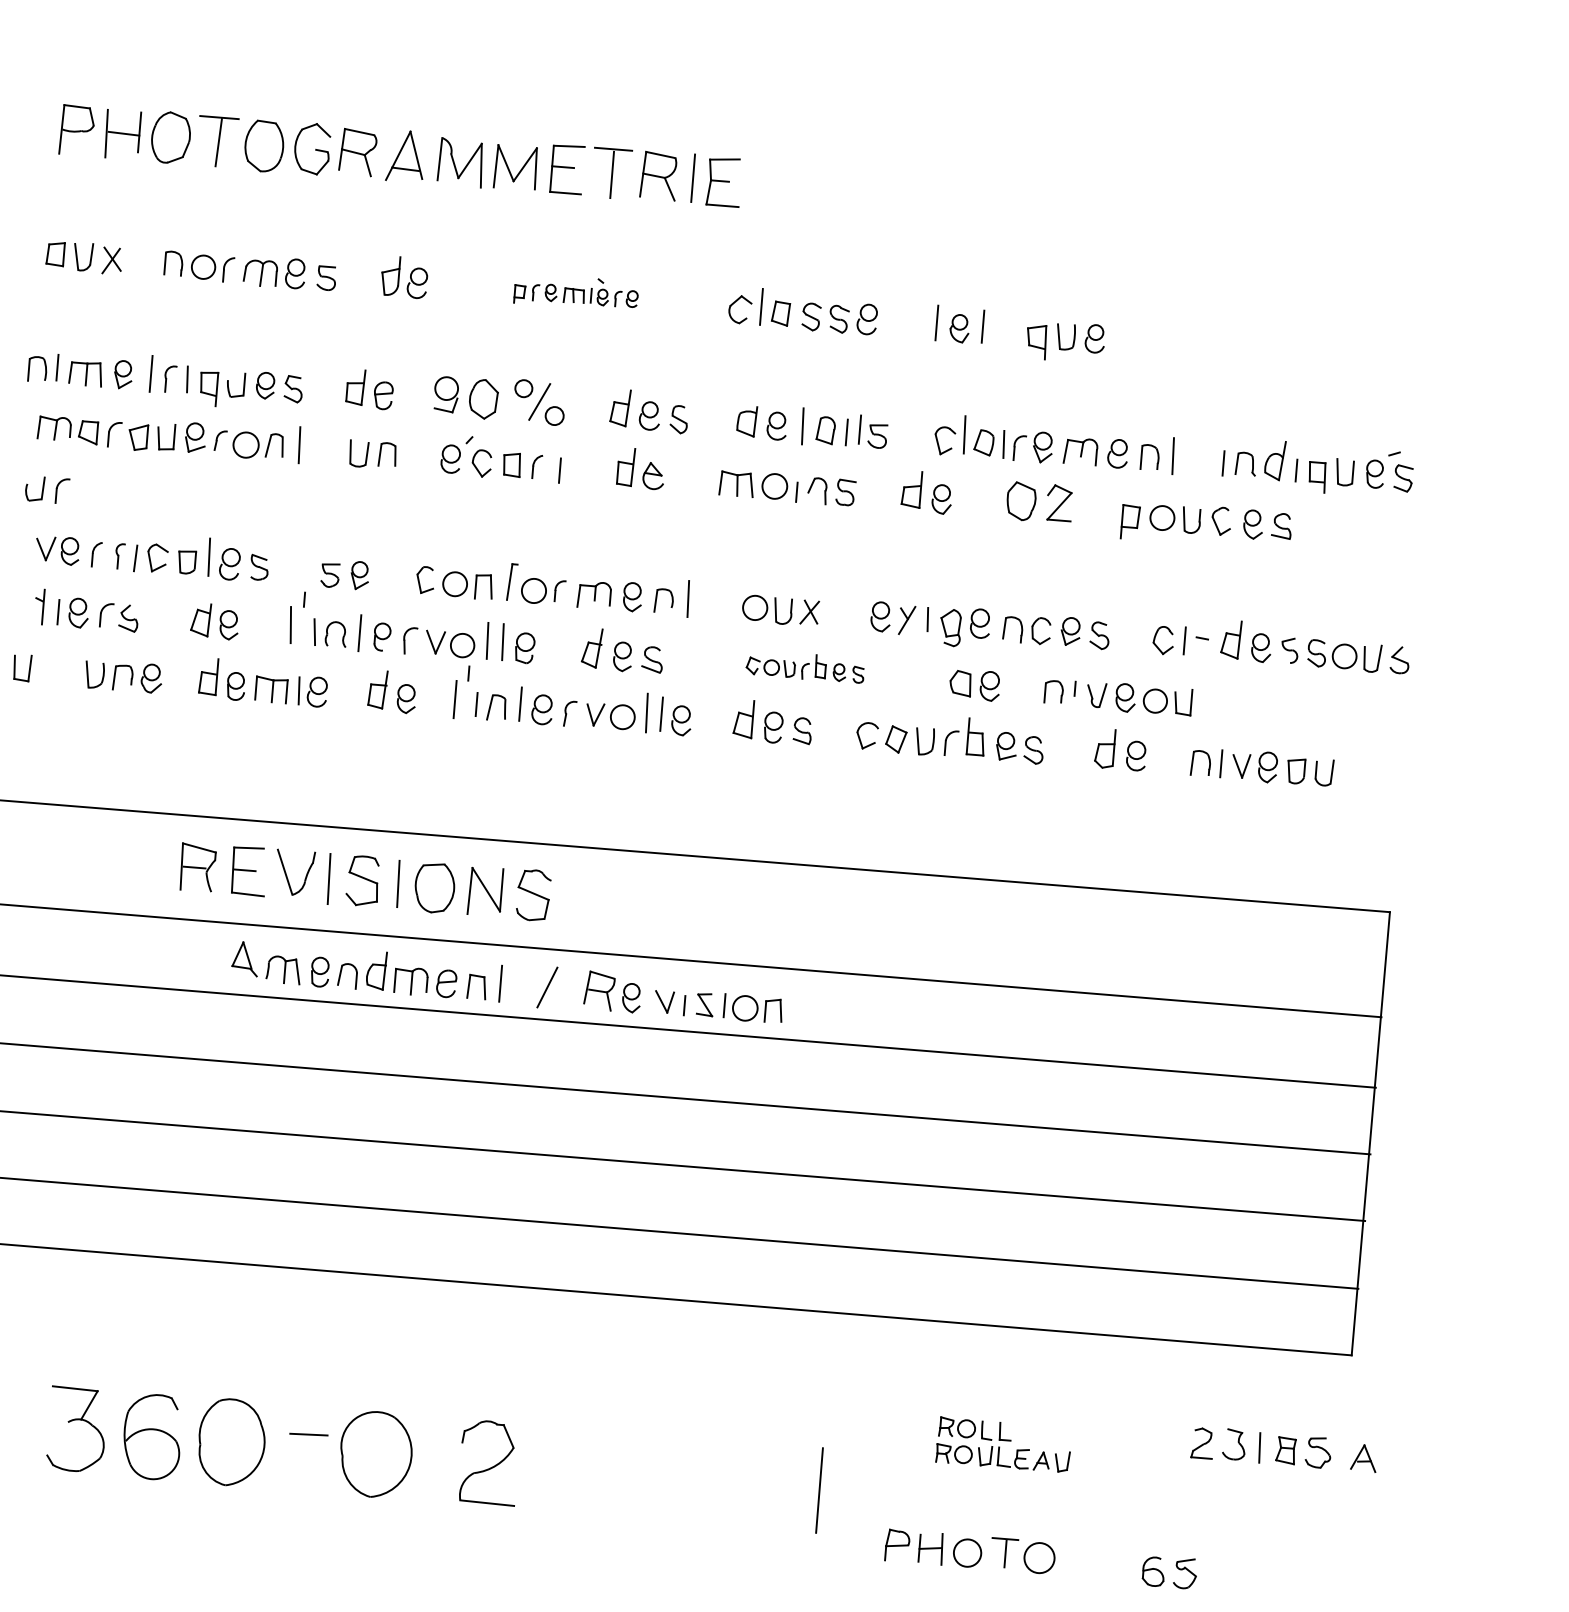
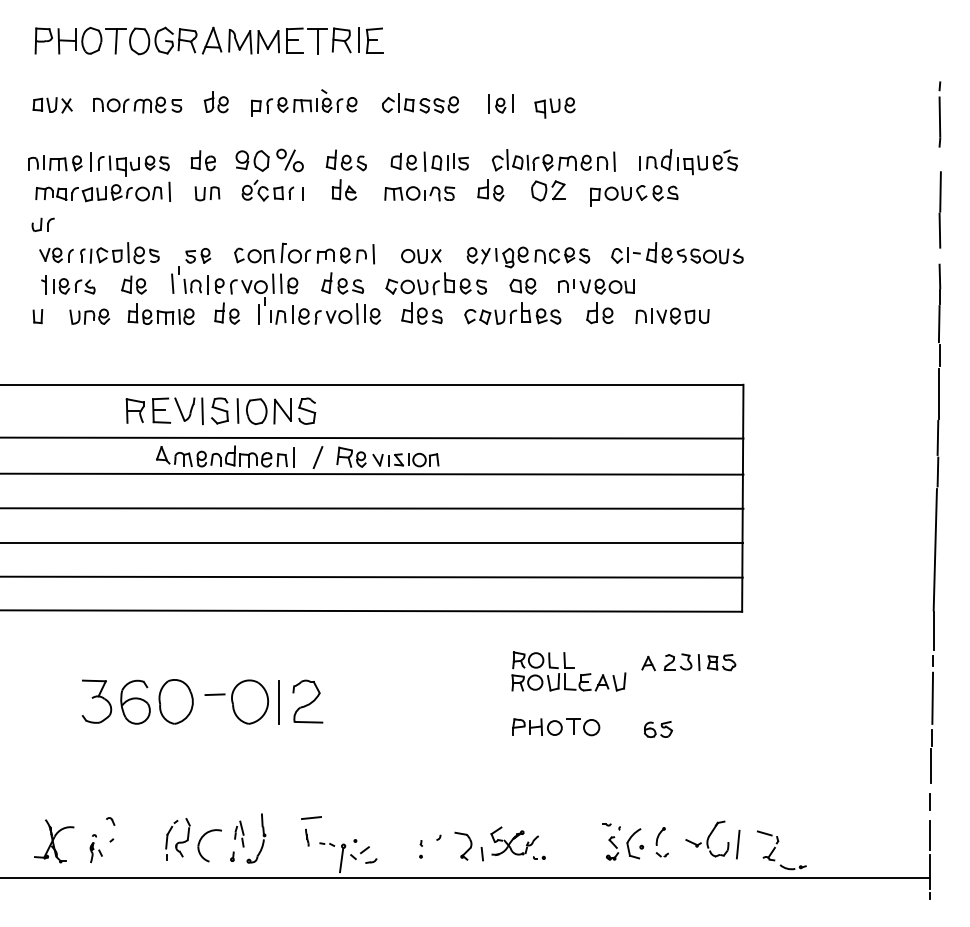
part: (576, 291) -> (304, 102), size x1.67
part: (804, 665) -> (435, 283), size x1.67
part: (1003, 1444) -> (568, 671), size x1.67
part: (1363, 1458) -> (648, 663), moved
line: (818, 1490) -> (278, 702), moved

